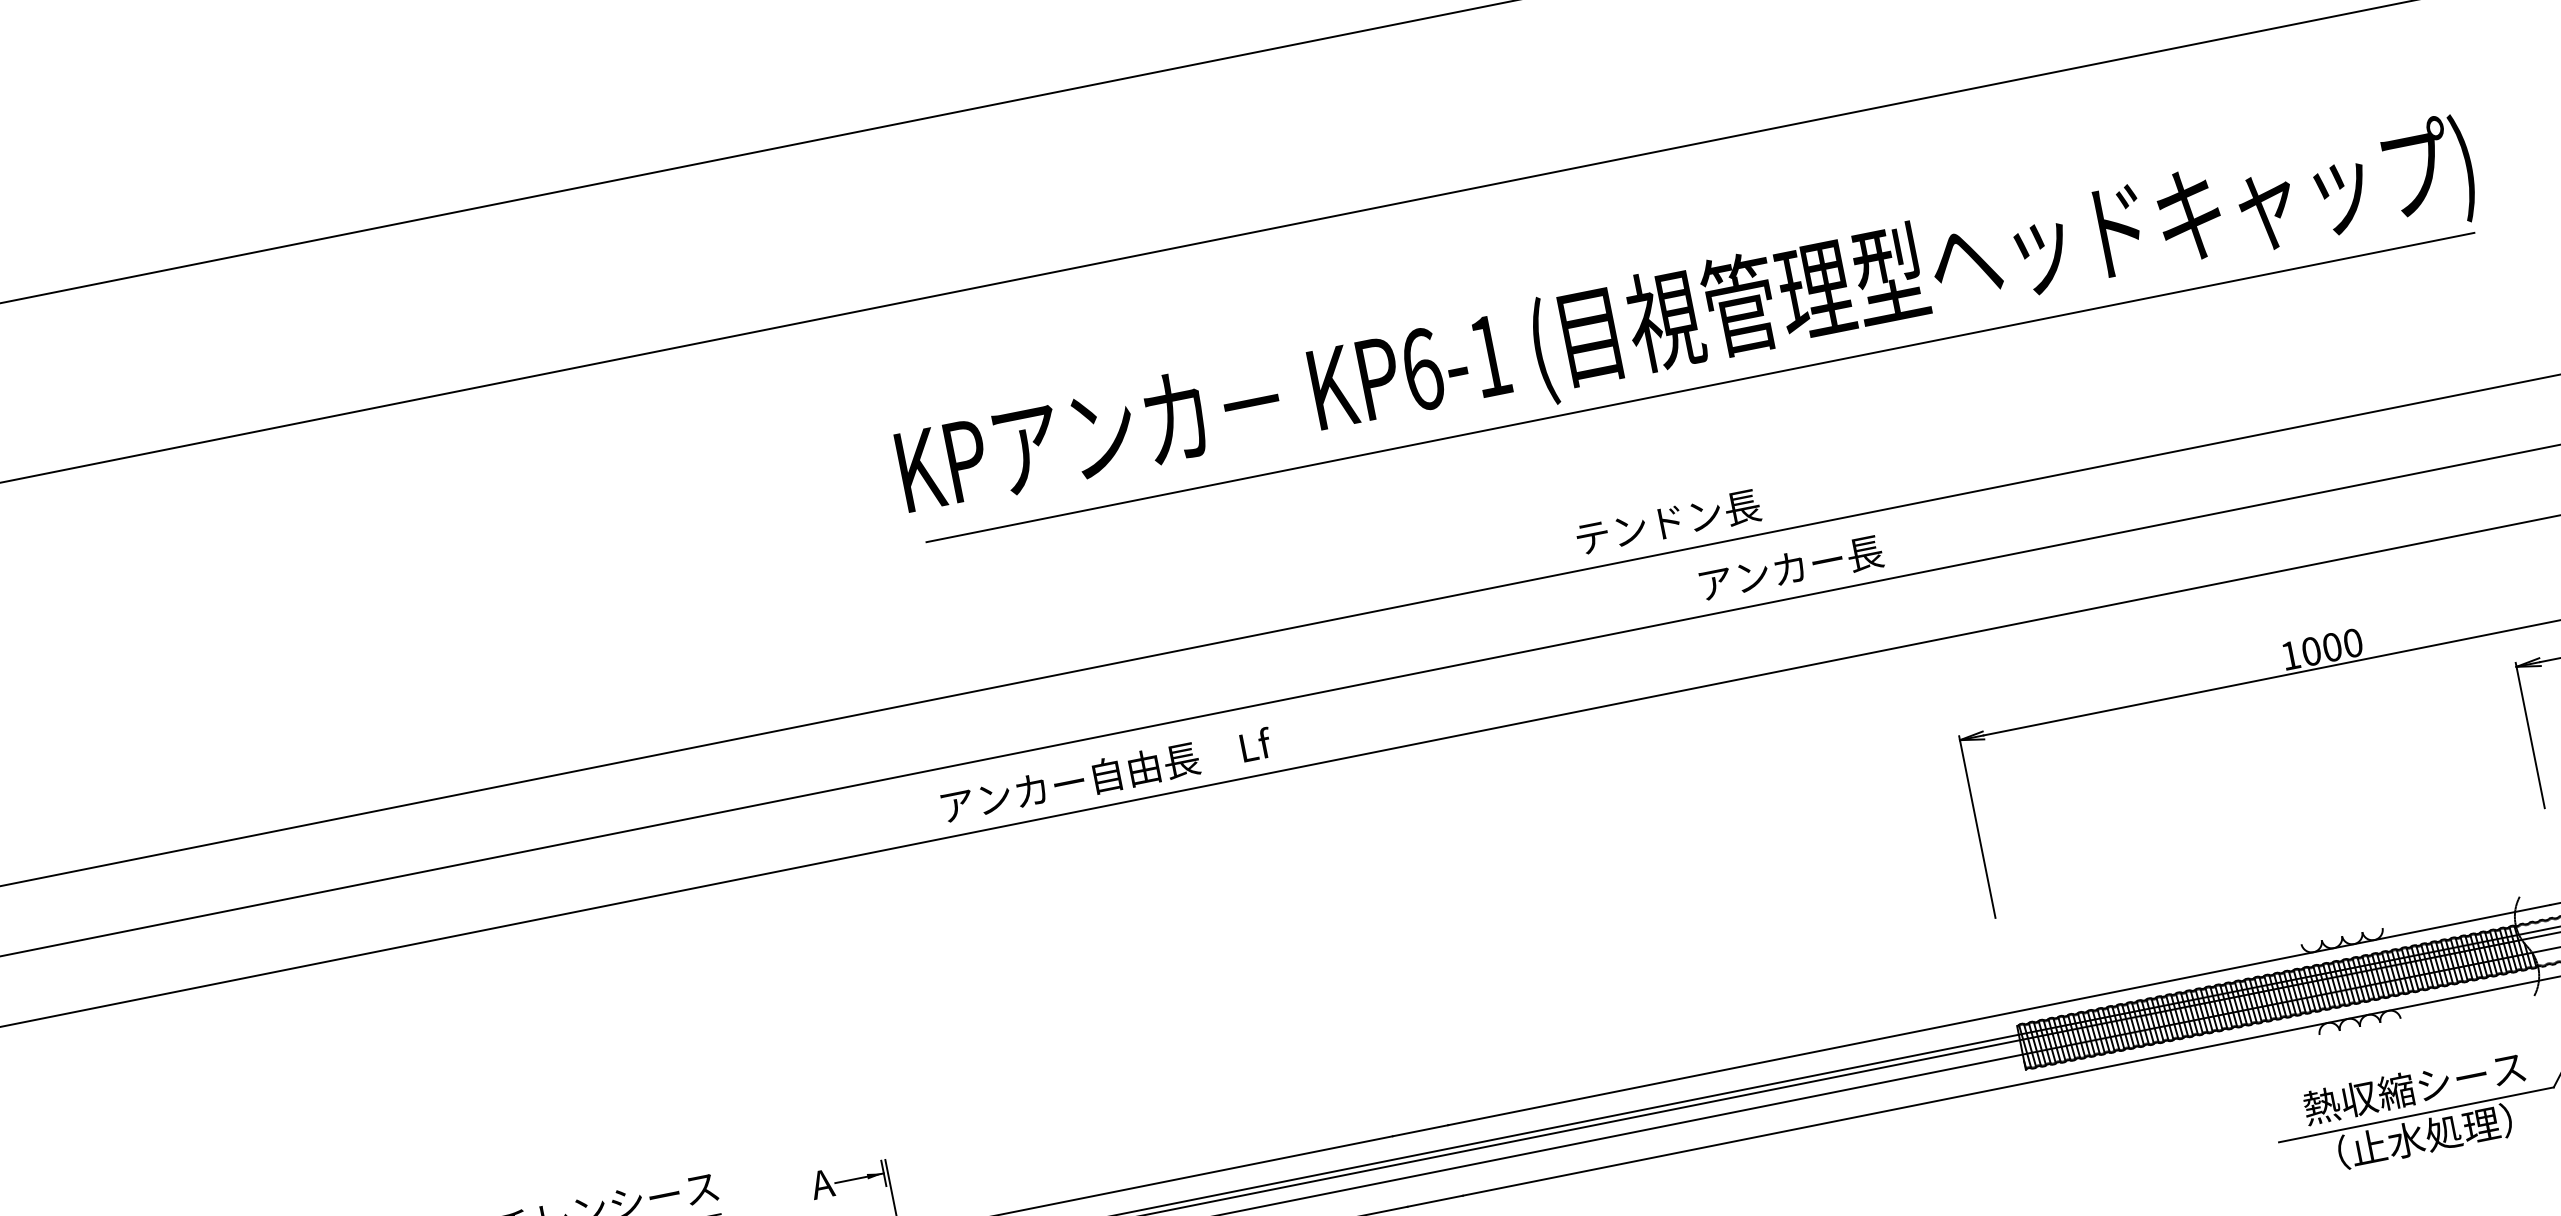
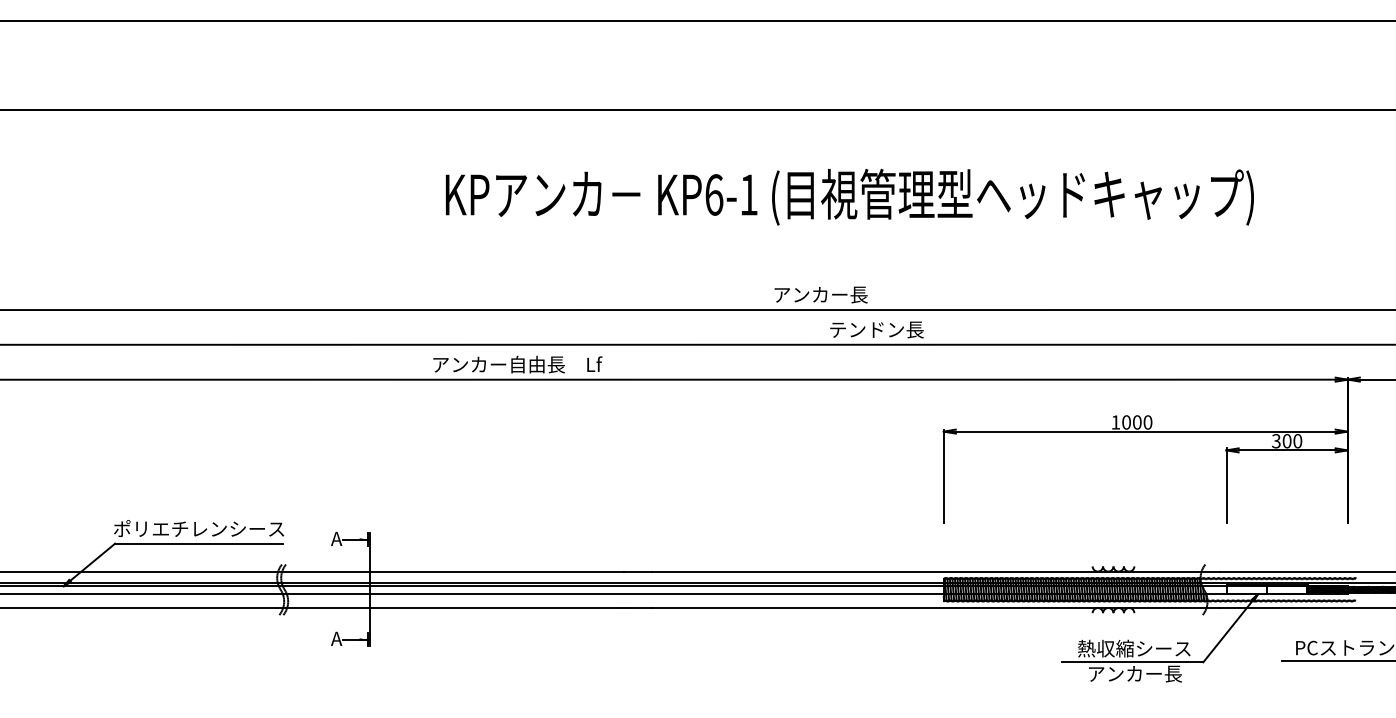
line: (1699, 388) -> (849, 231), removed
text: (1647, 525) -> (810, 294), テンドン長 -> アンカー長
text: (1770, 571) -> (866, 329), アンカー長 -> テンドン長
text: (2426, 1135) -> (1135, 673), （止水処理） -> アンカー長

